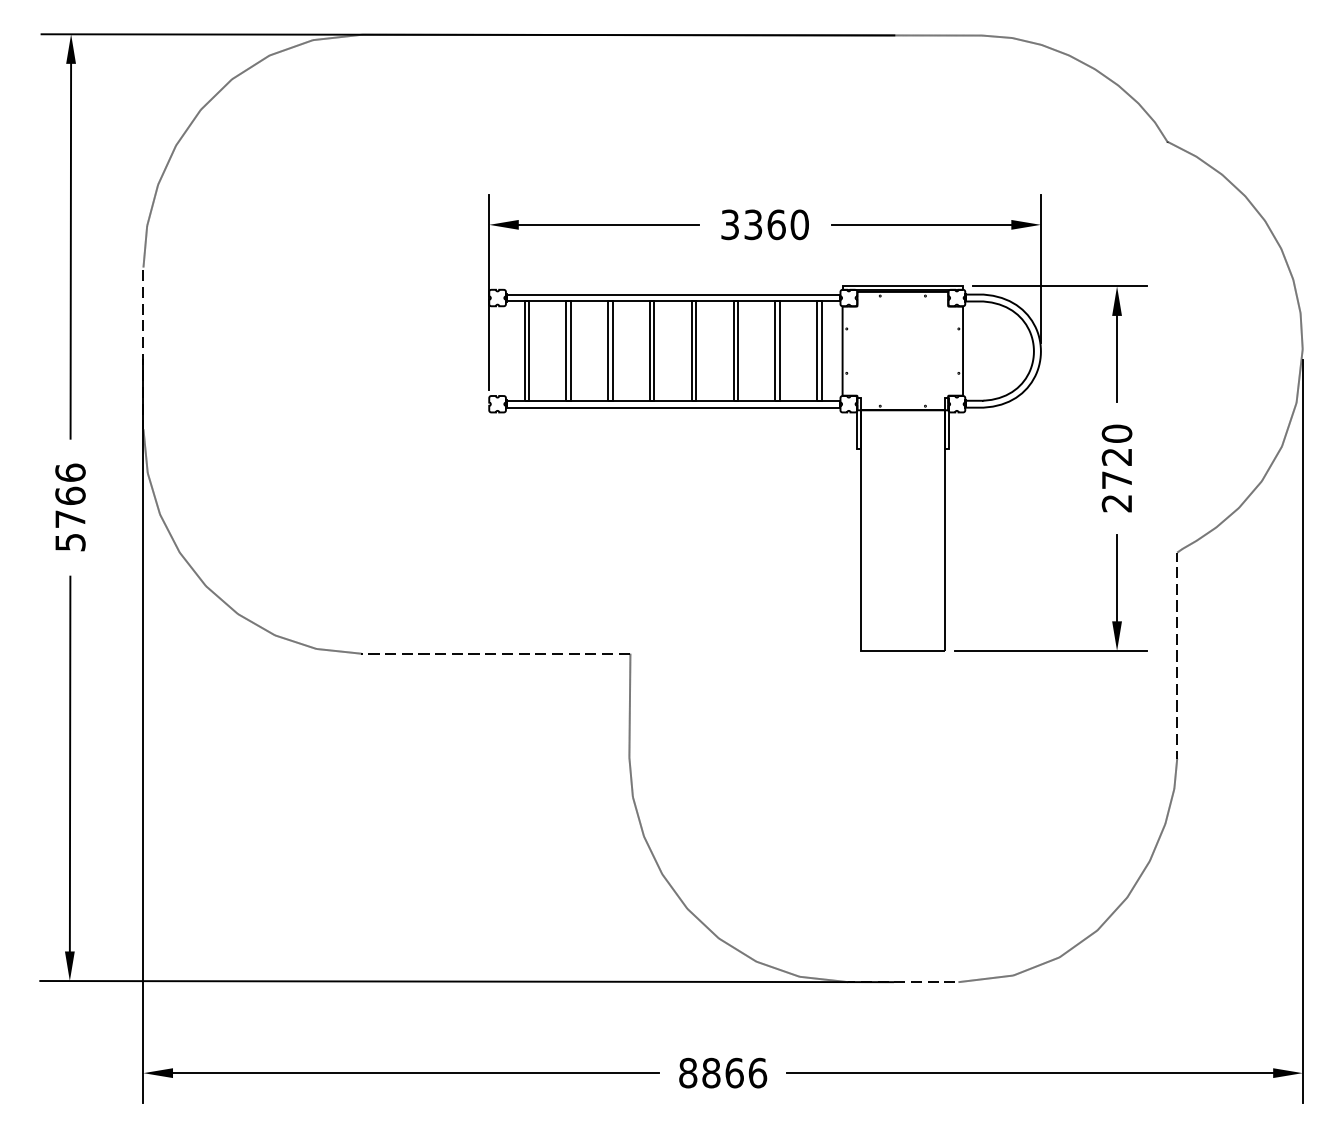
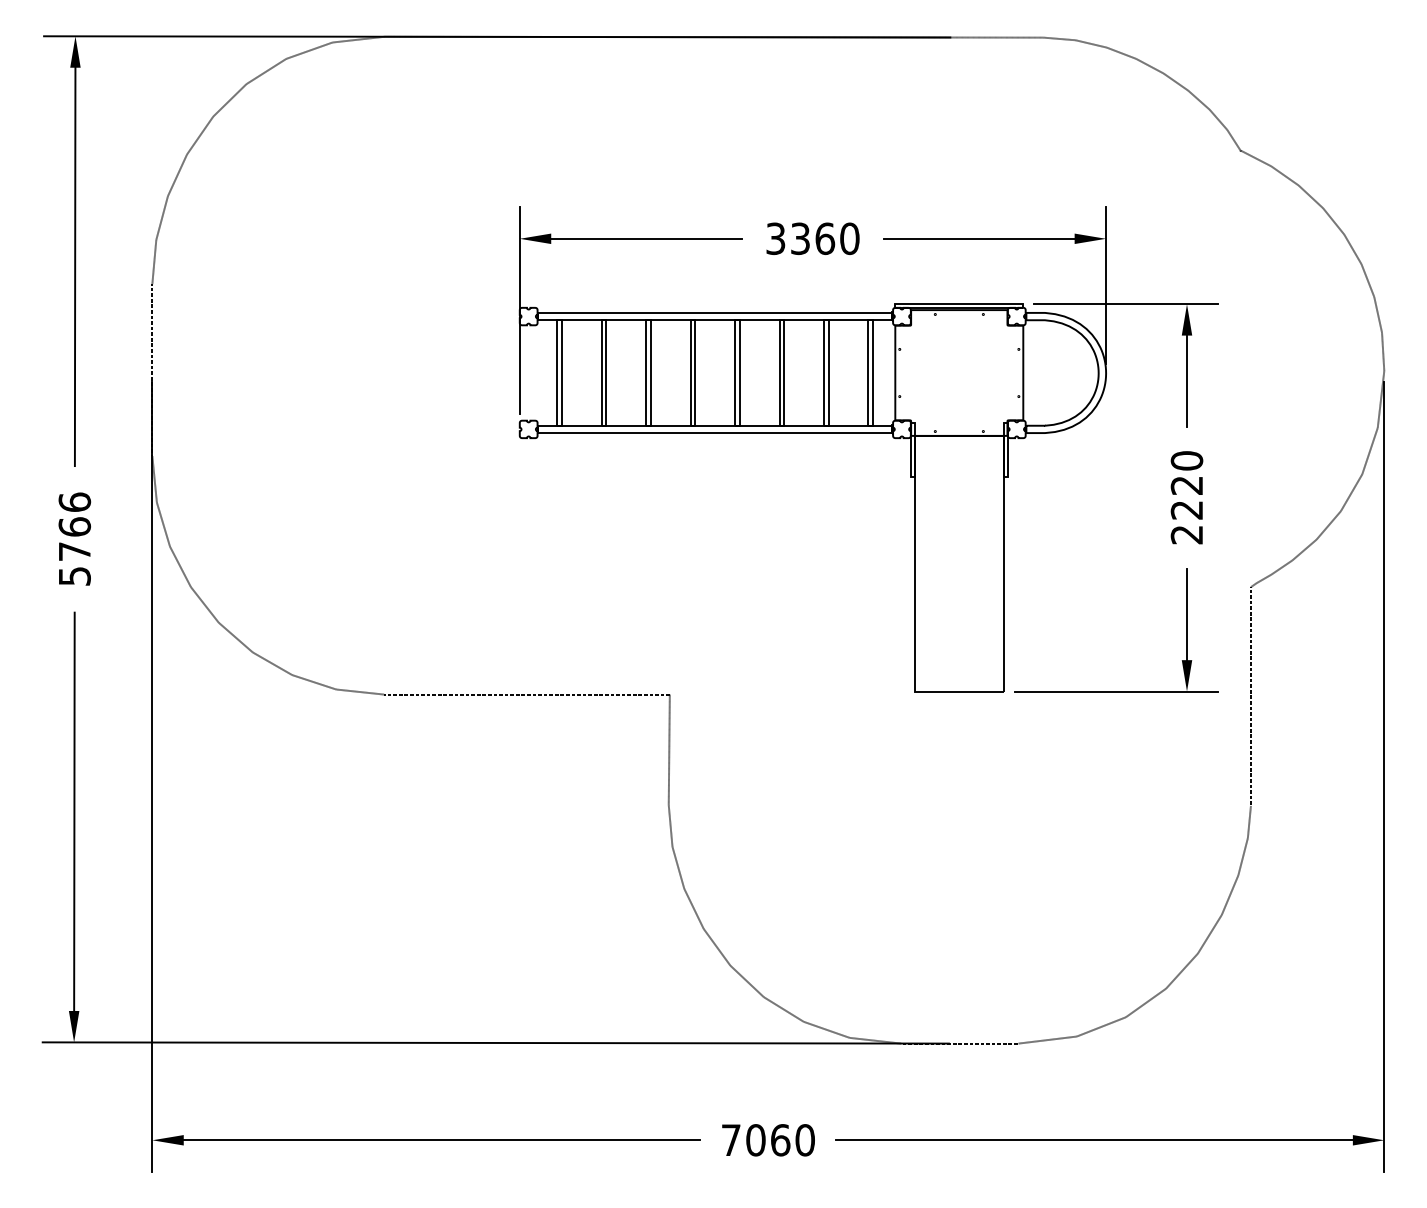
text: (1116, 480) -> (1186, 510), 2720 -> 2220
text: (723, 1072) -> (768, 1139), 8866 -> 7060

